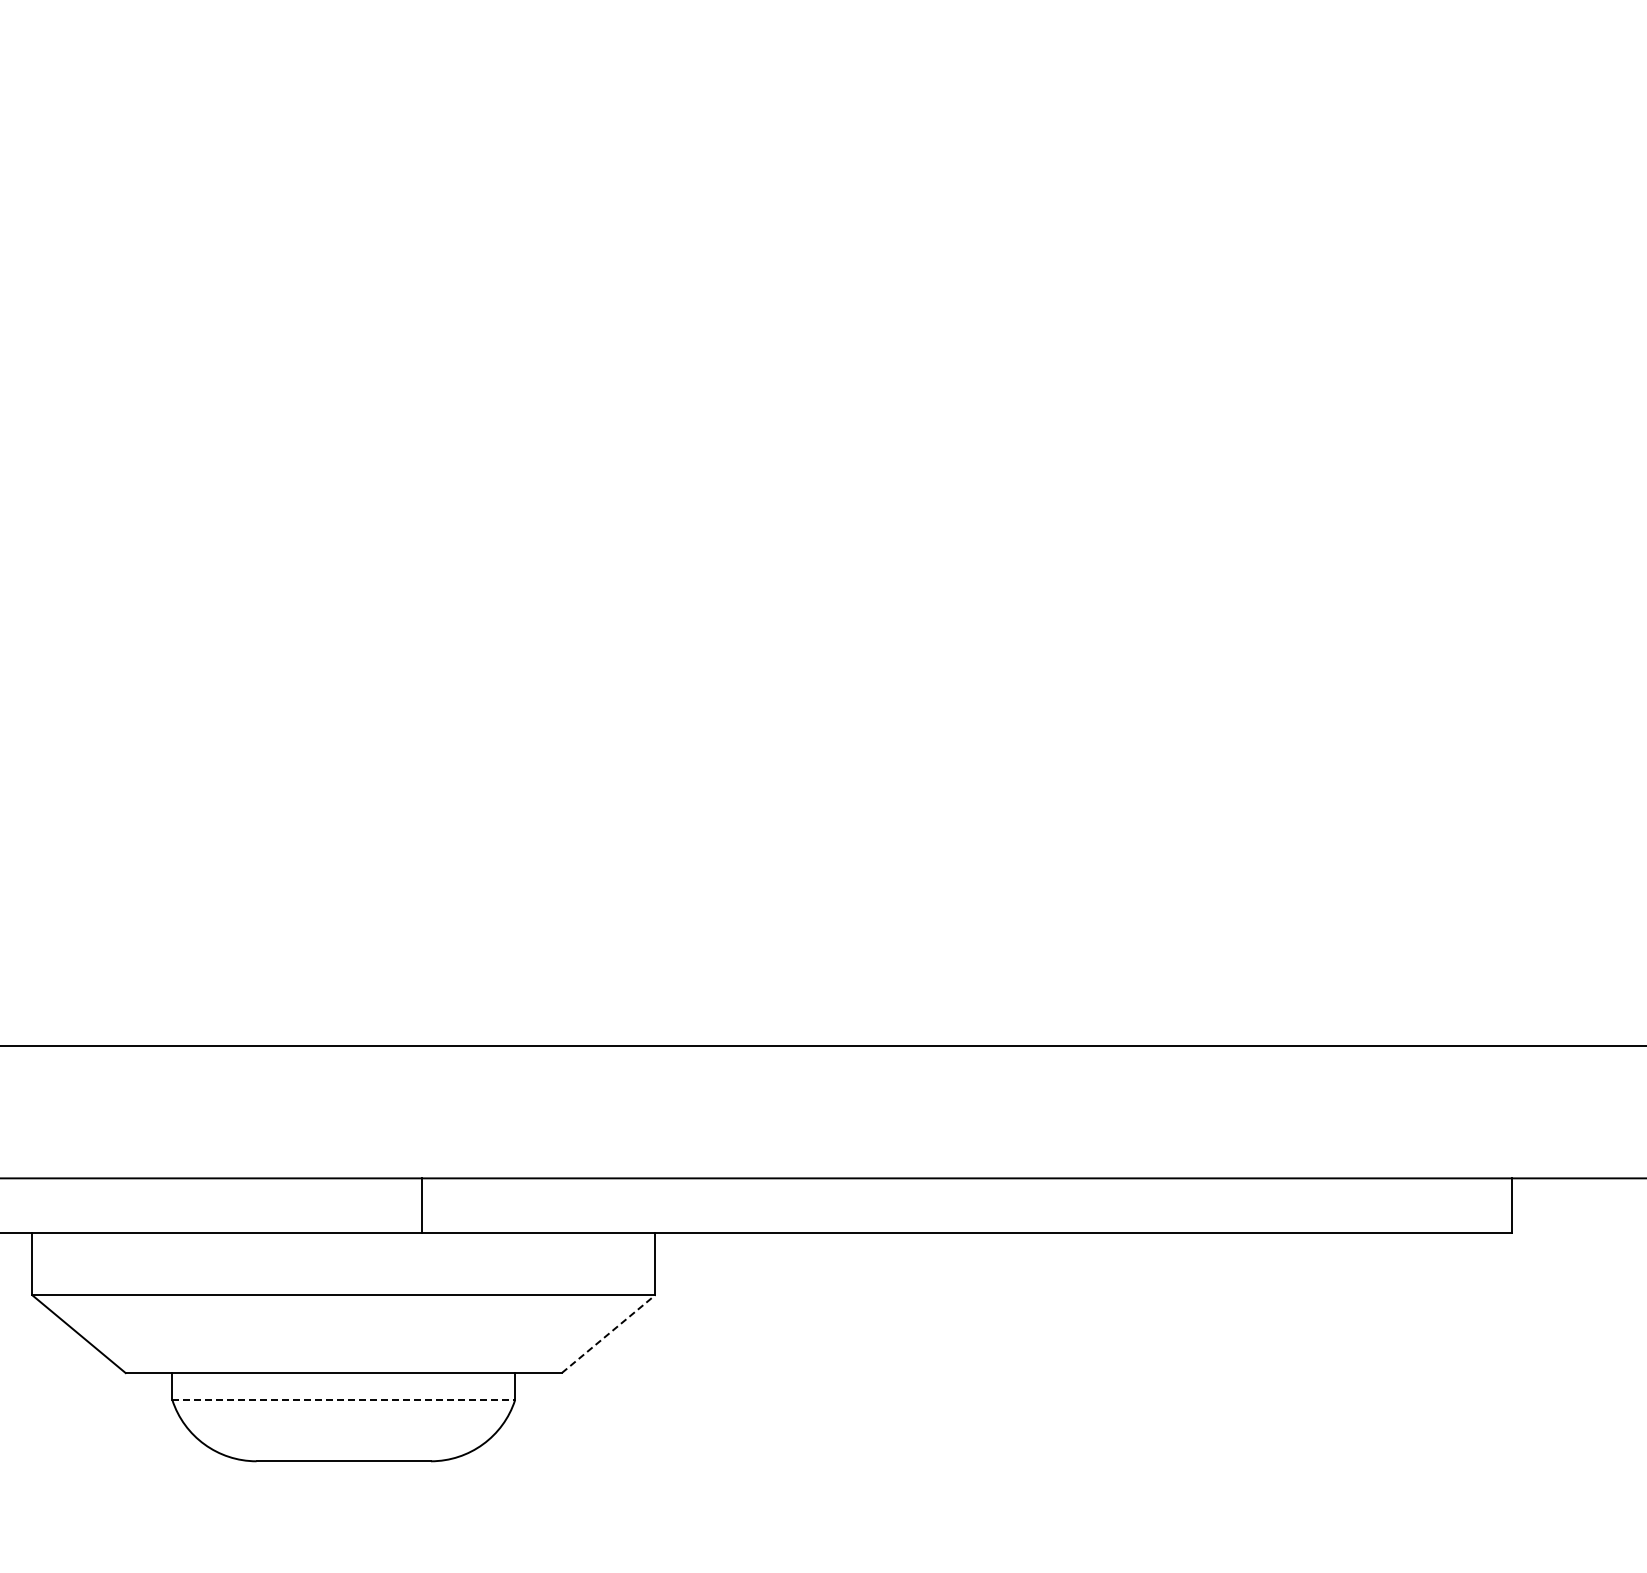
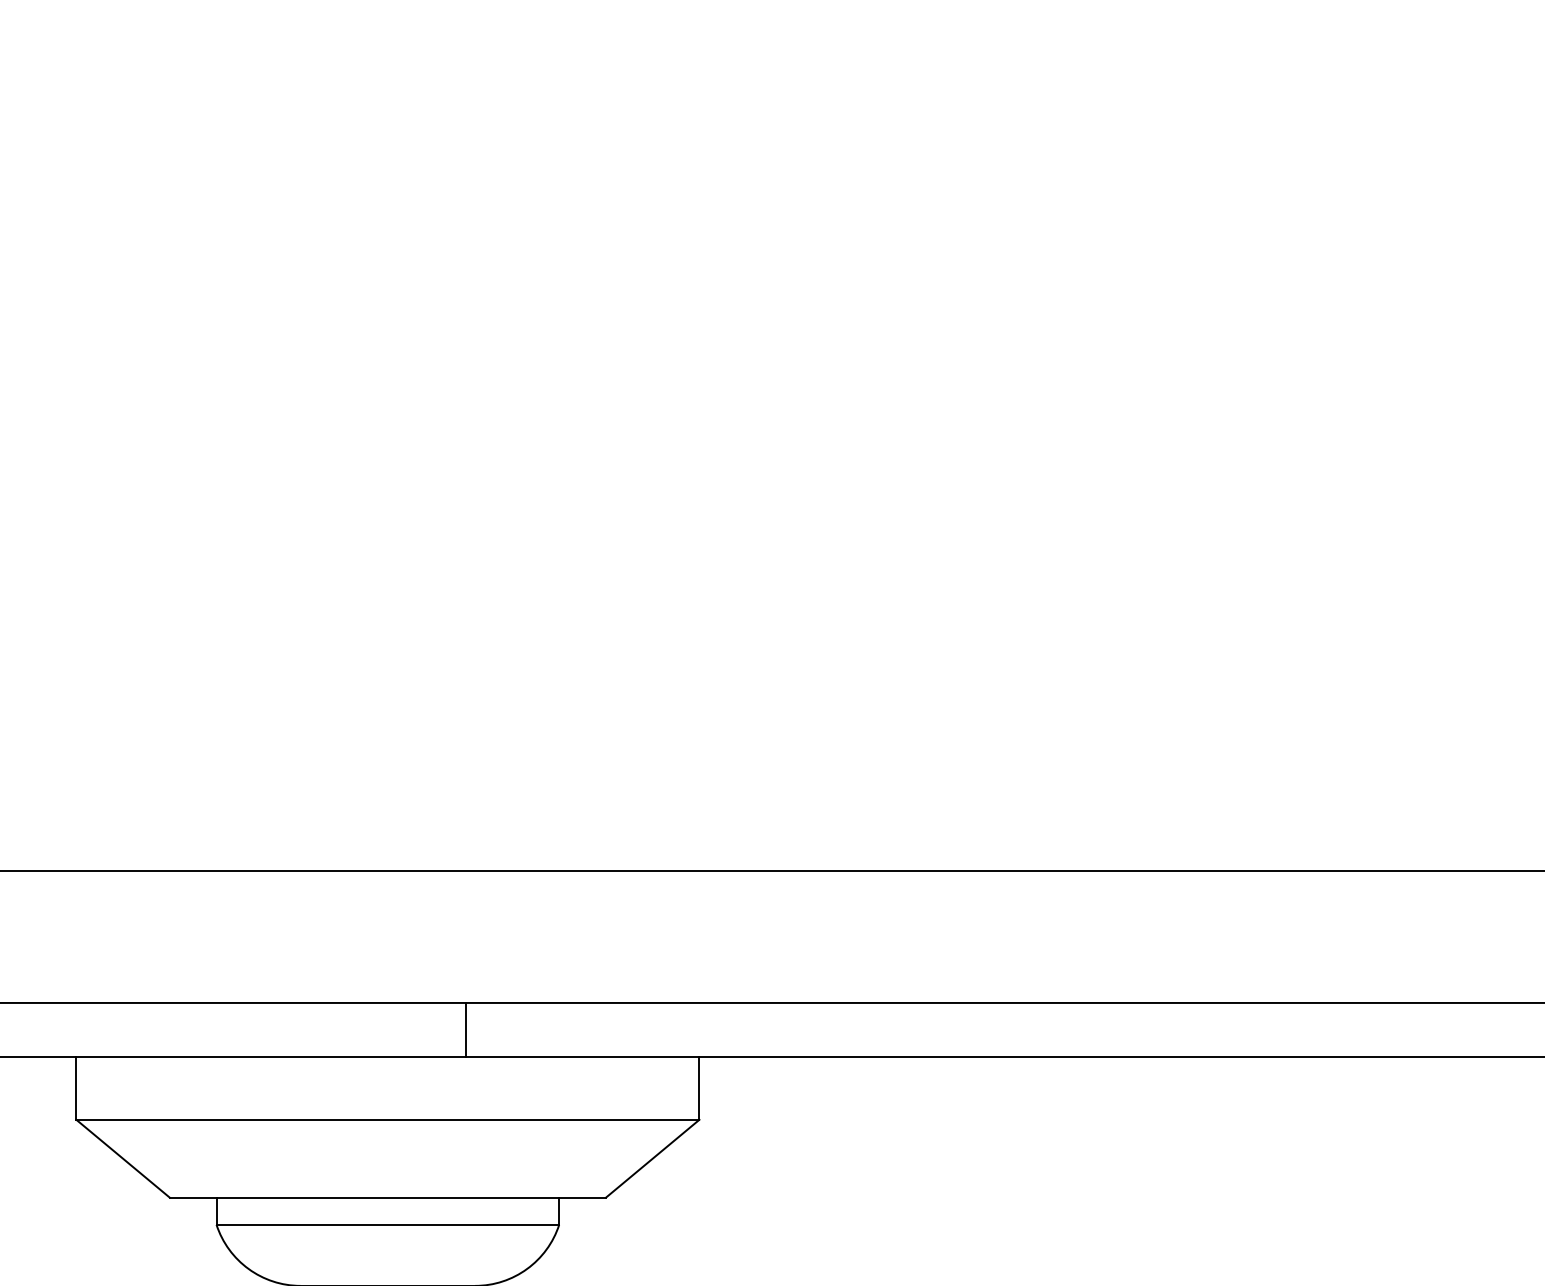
line: (608, 1334) -> (652, 1159), dashed -> solid
line: (344, 1400) -> (388, 1225), dashed -> solid

